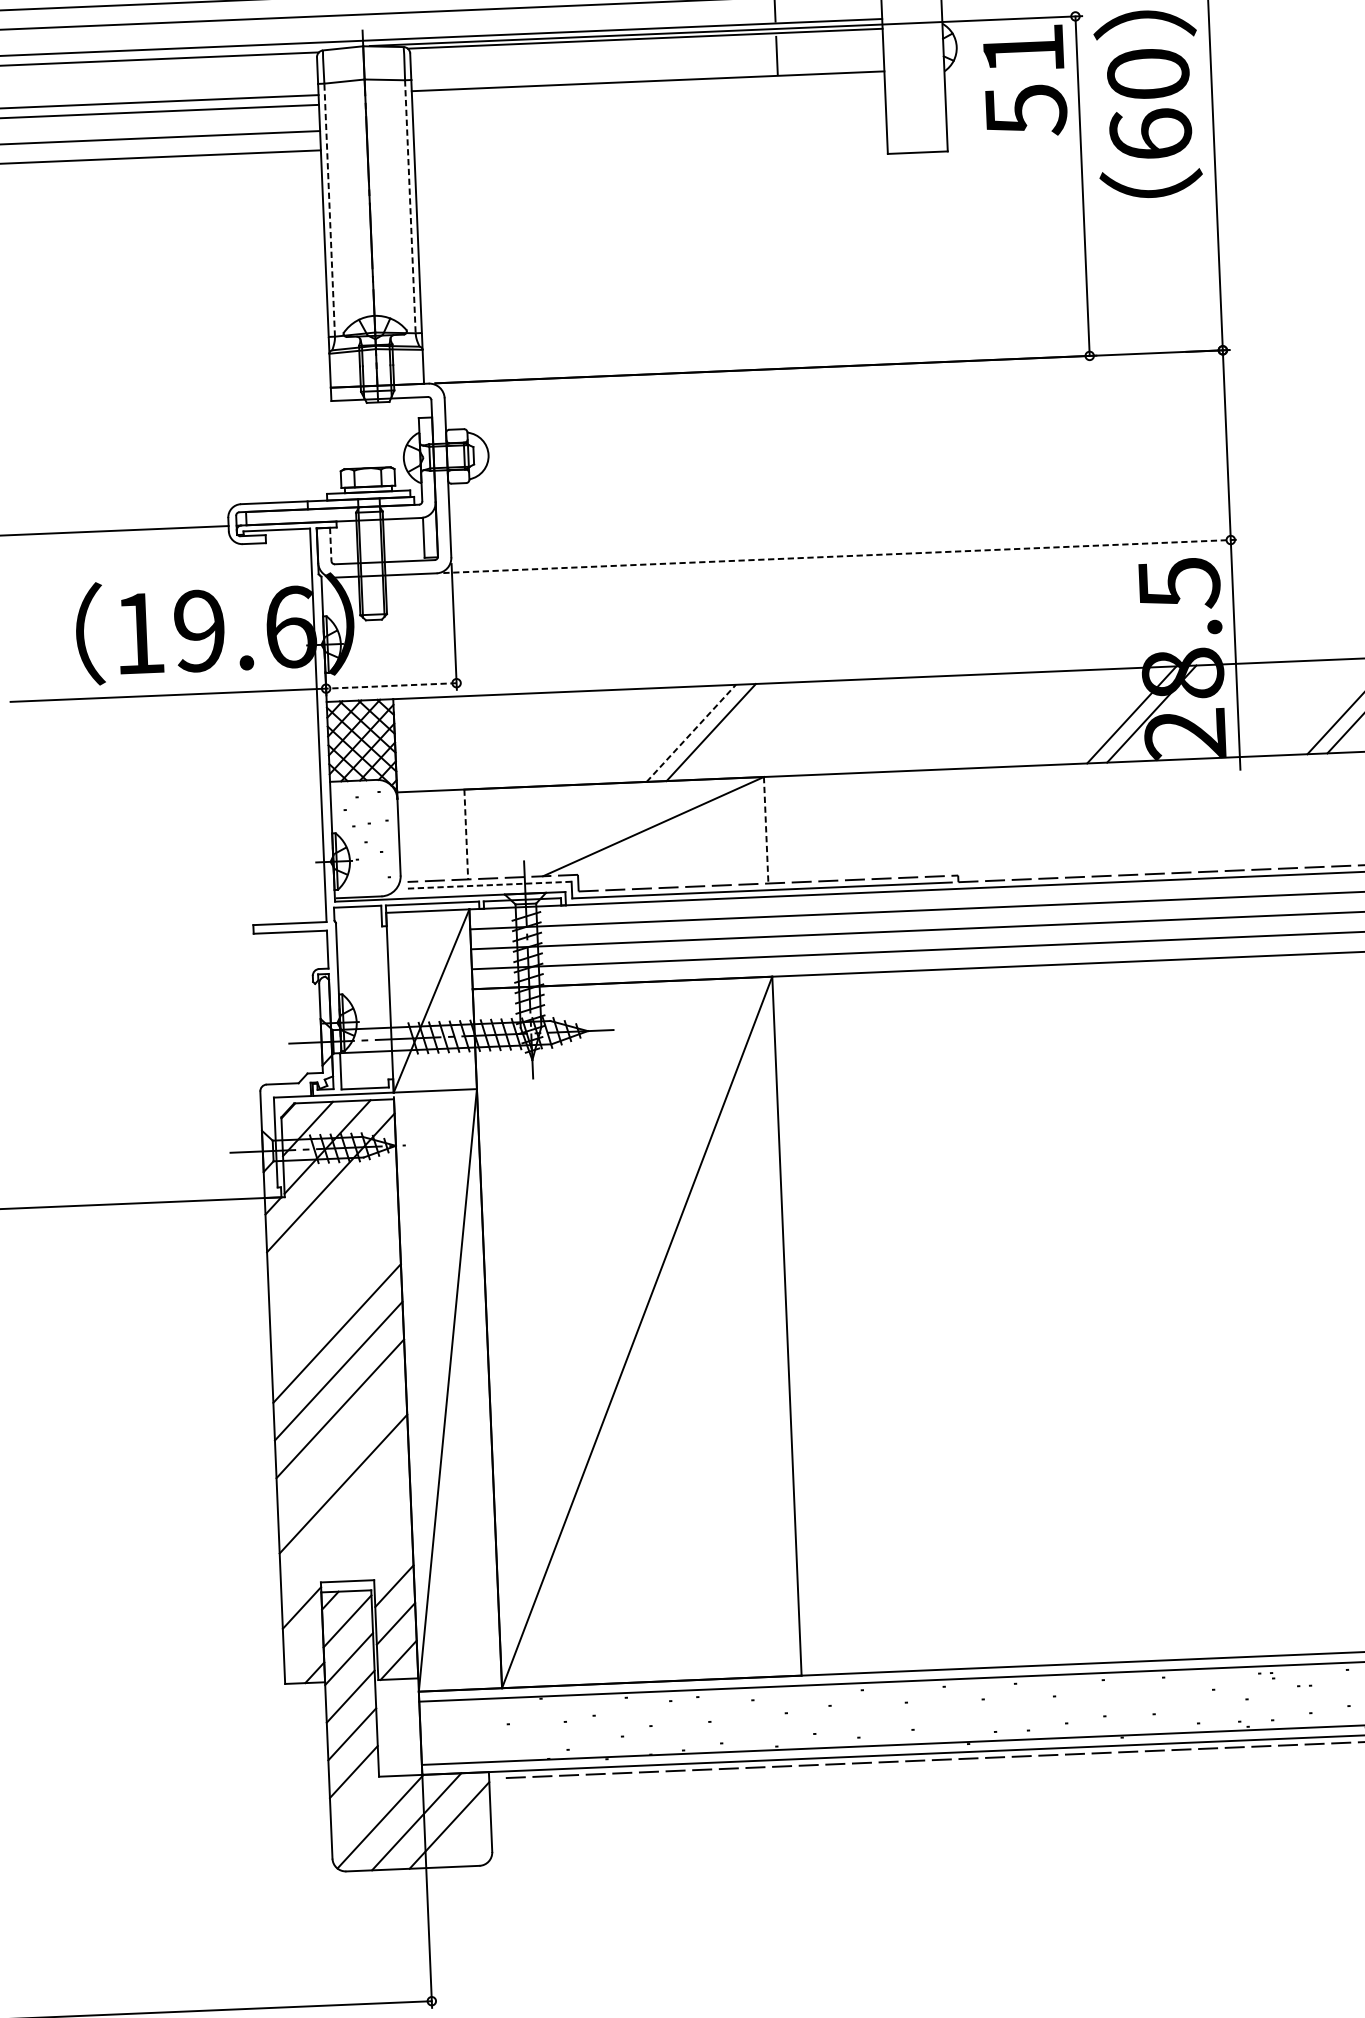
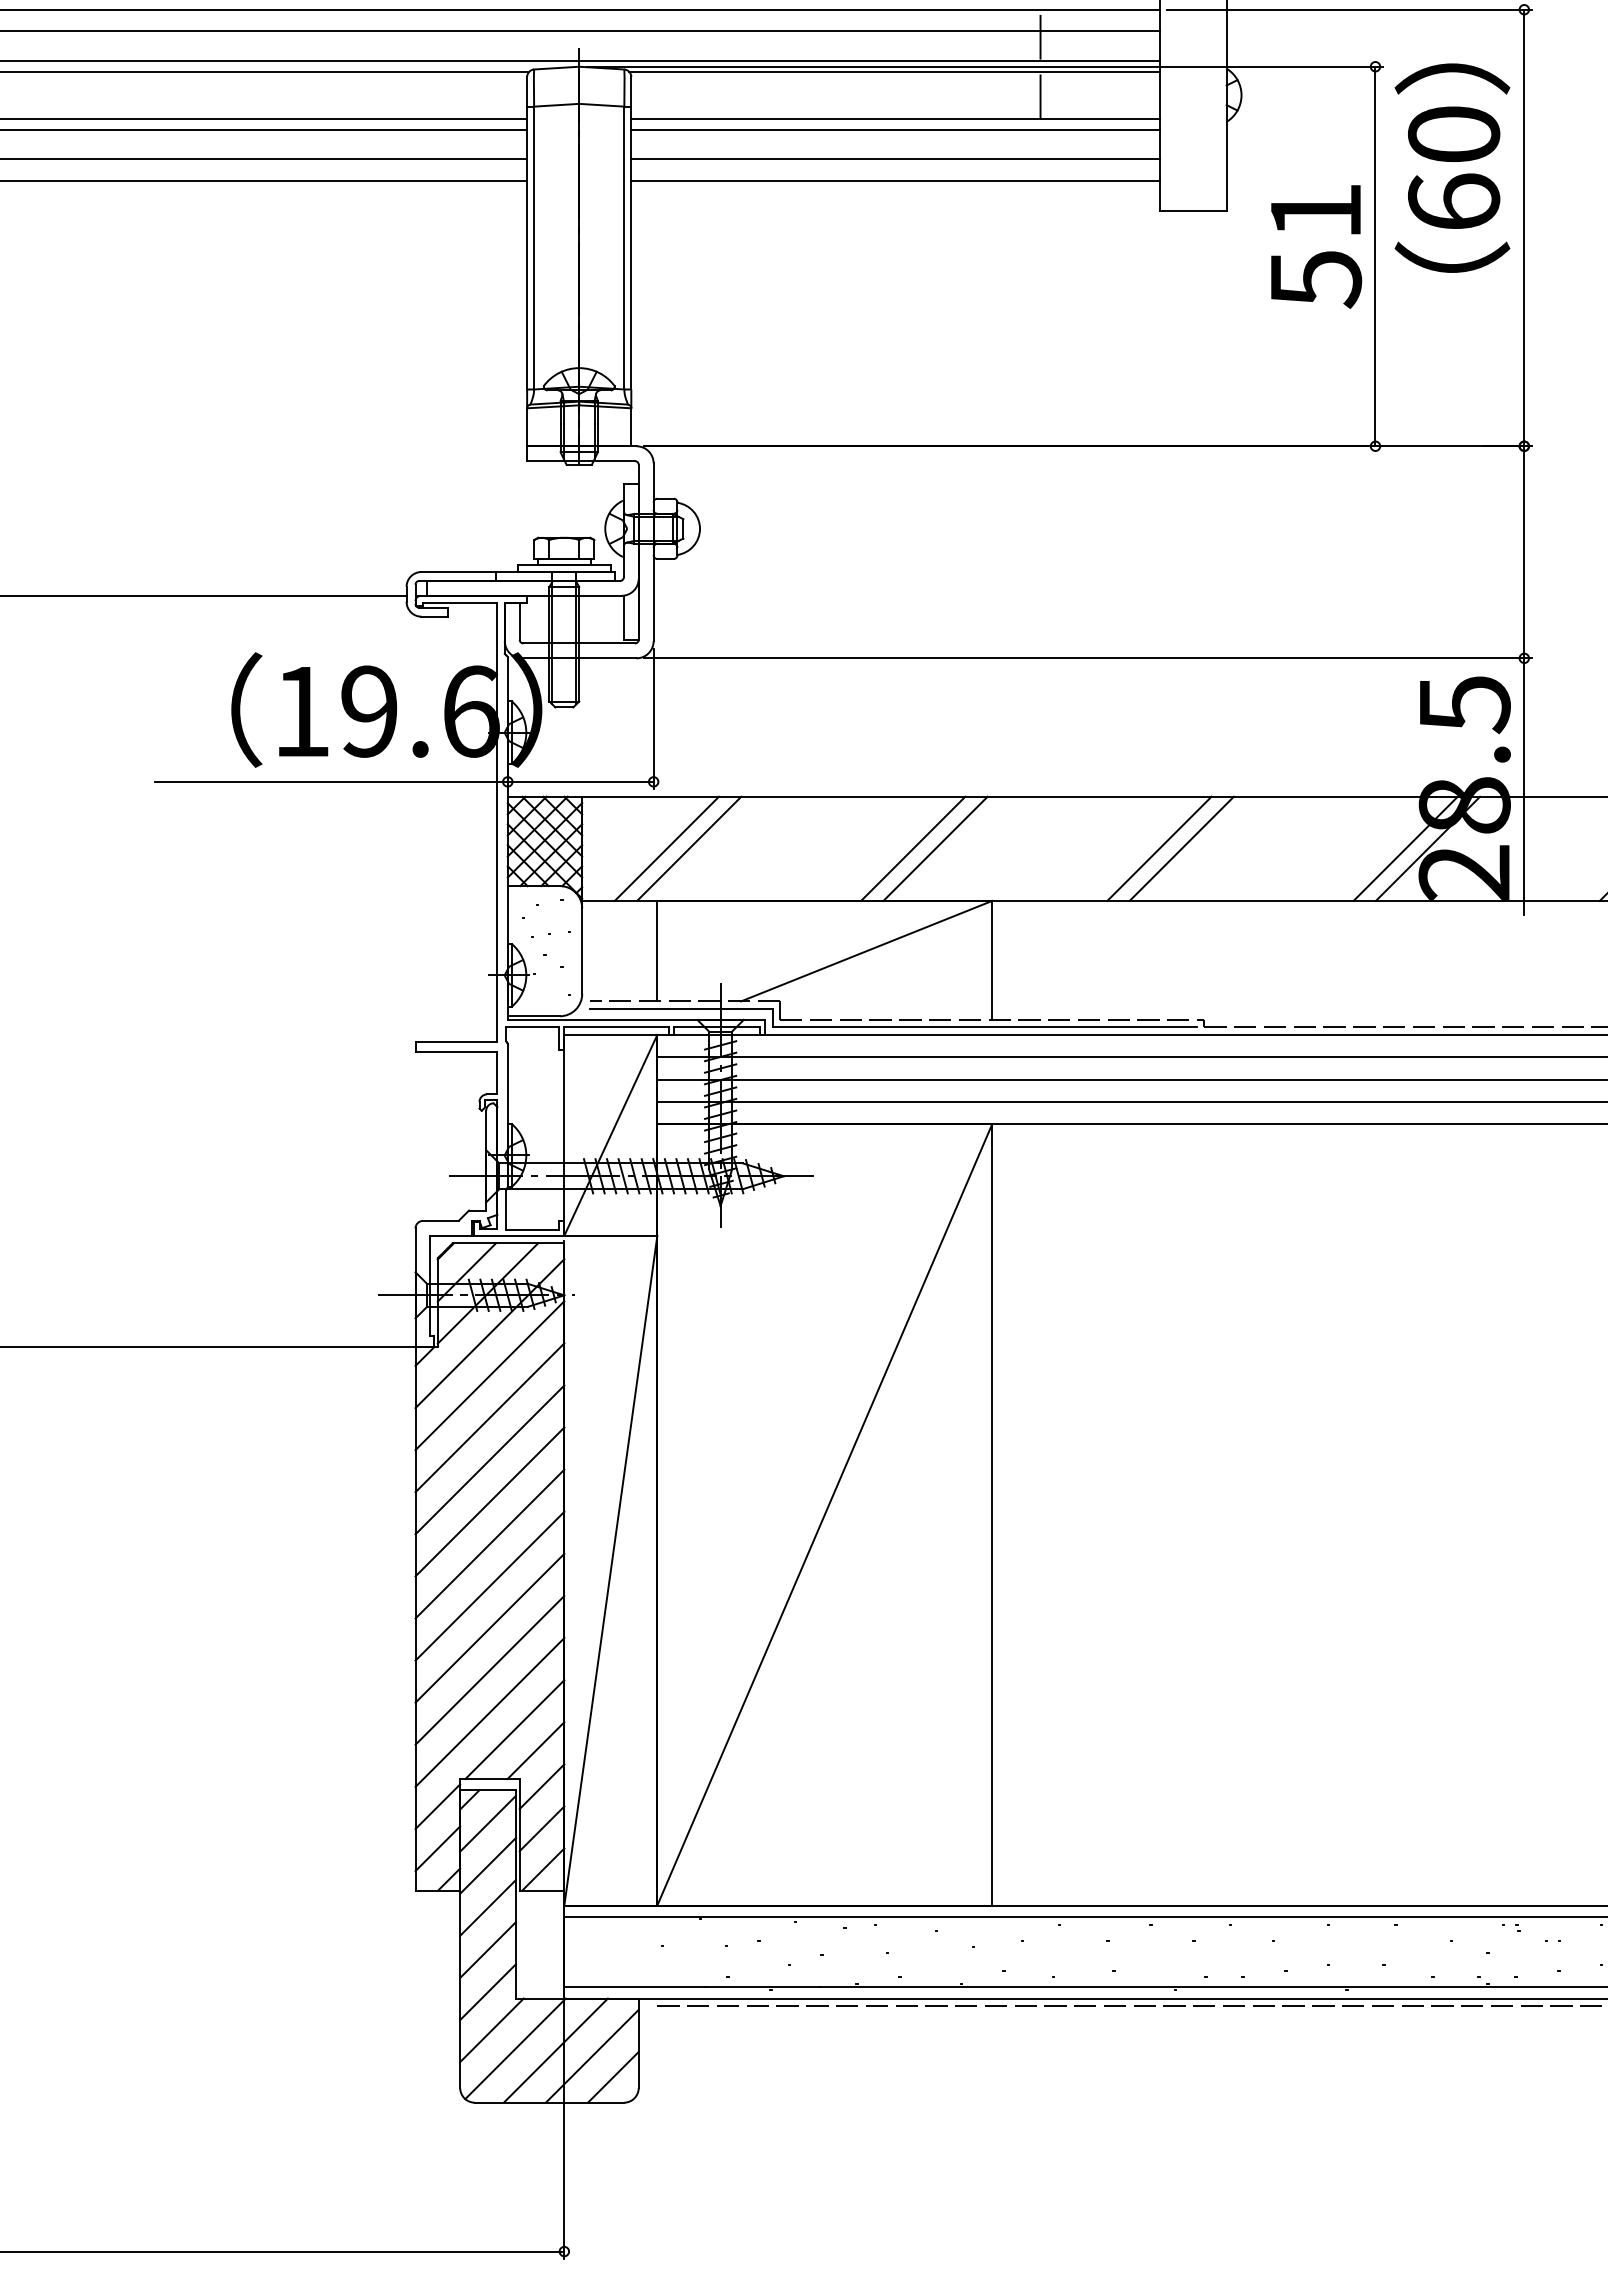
text: (1025, 81) -> (1316, 246), moved
line: (648, 91) -> (895, 130), added
line: (649, 117) -> (895, 159), added
line: (650, 136) -> (895, 180), added
line: (410, 207) -> (624, 248), dashed -> solid
line: (329, 209) -> (534, 247), dashed -> solid
line: (330, 544) -> (519, 621), dashed -> solid
line: (840, 556) -> (1087, 658), dashed -> solid
line: (391, 685) -> (580, 781), dashed -> solid
line: (931, 722) -> (1181, 848), added
line: (911, 723) -> (1159, 848), added
line: (691, 733) -> (913, 848), dashed -> solid
line: (491, 741) -> (689, 848), added
line: (470, 742) -> (666, 848), added
line: (766, 830) -> (992, 960), dashed -> solid
line: (466, 834) -> (657, 951), dashed -> solid
line: (490, 884) -> (681, 1008), dashed -> solid
line: (332, 1220) -> (489, 1375), added
line: (333, 1257) -> (489, 1417), added
line: (335, 1295) -> (489, 1459), added
line: (341, 1445) -> (489, 1627), added
line: (344, 1521) -> (489, 1712), added
line: (367, 1536) -> (514, 1729), added
line: (387, 1554) -> (535, 1750), added
line: (303, 1645) -> (437, 1848), added
line: (358, 1806) -> (491, 2030), added
line: (468, 1842) -> (612, 2076), added

